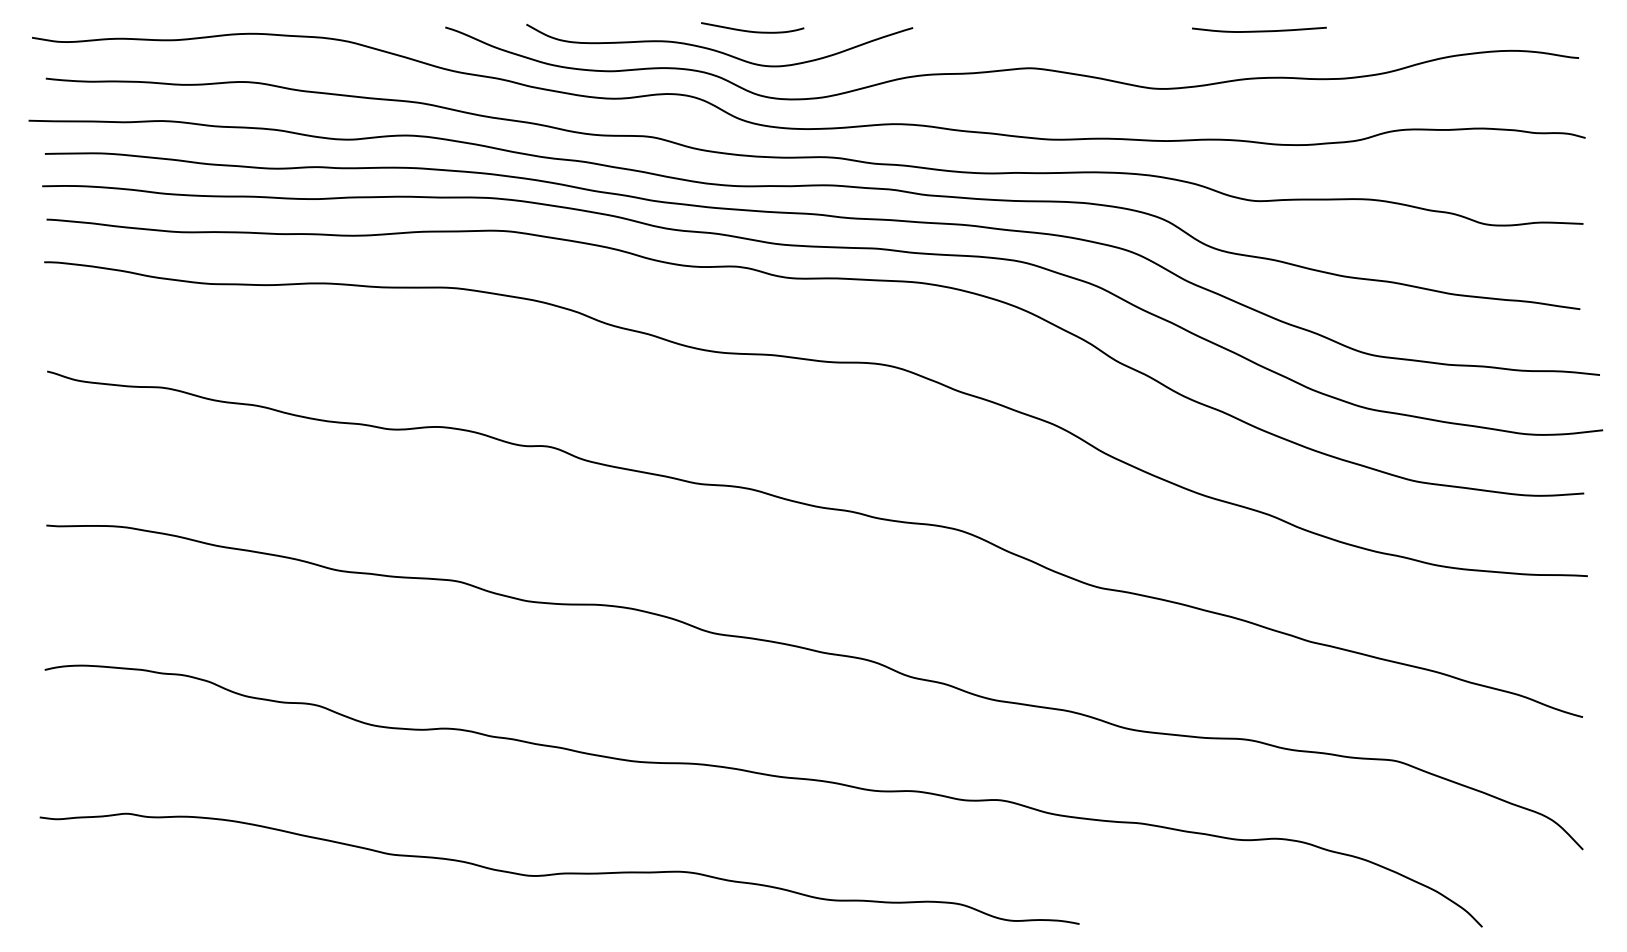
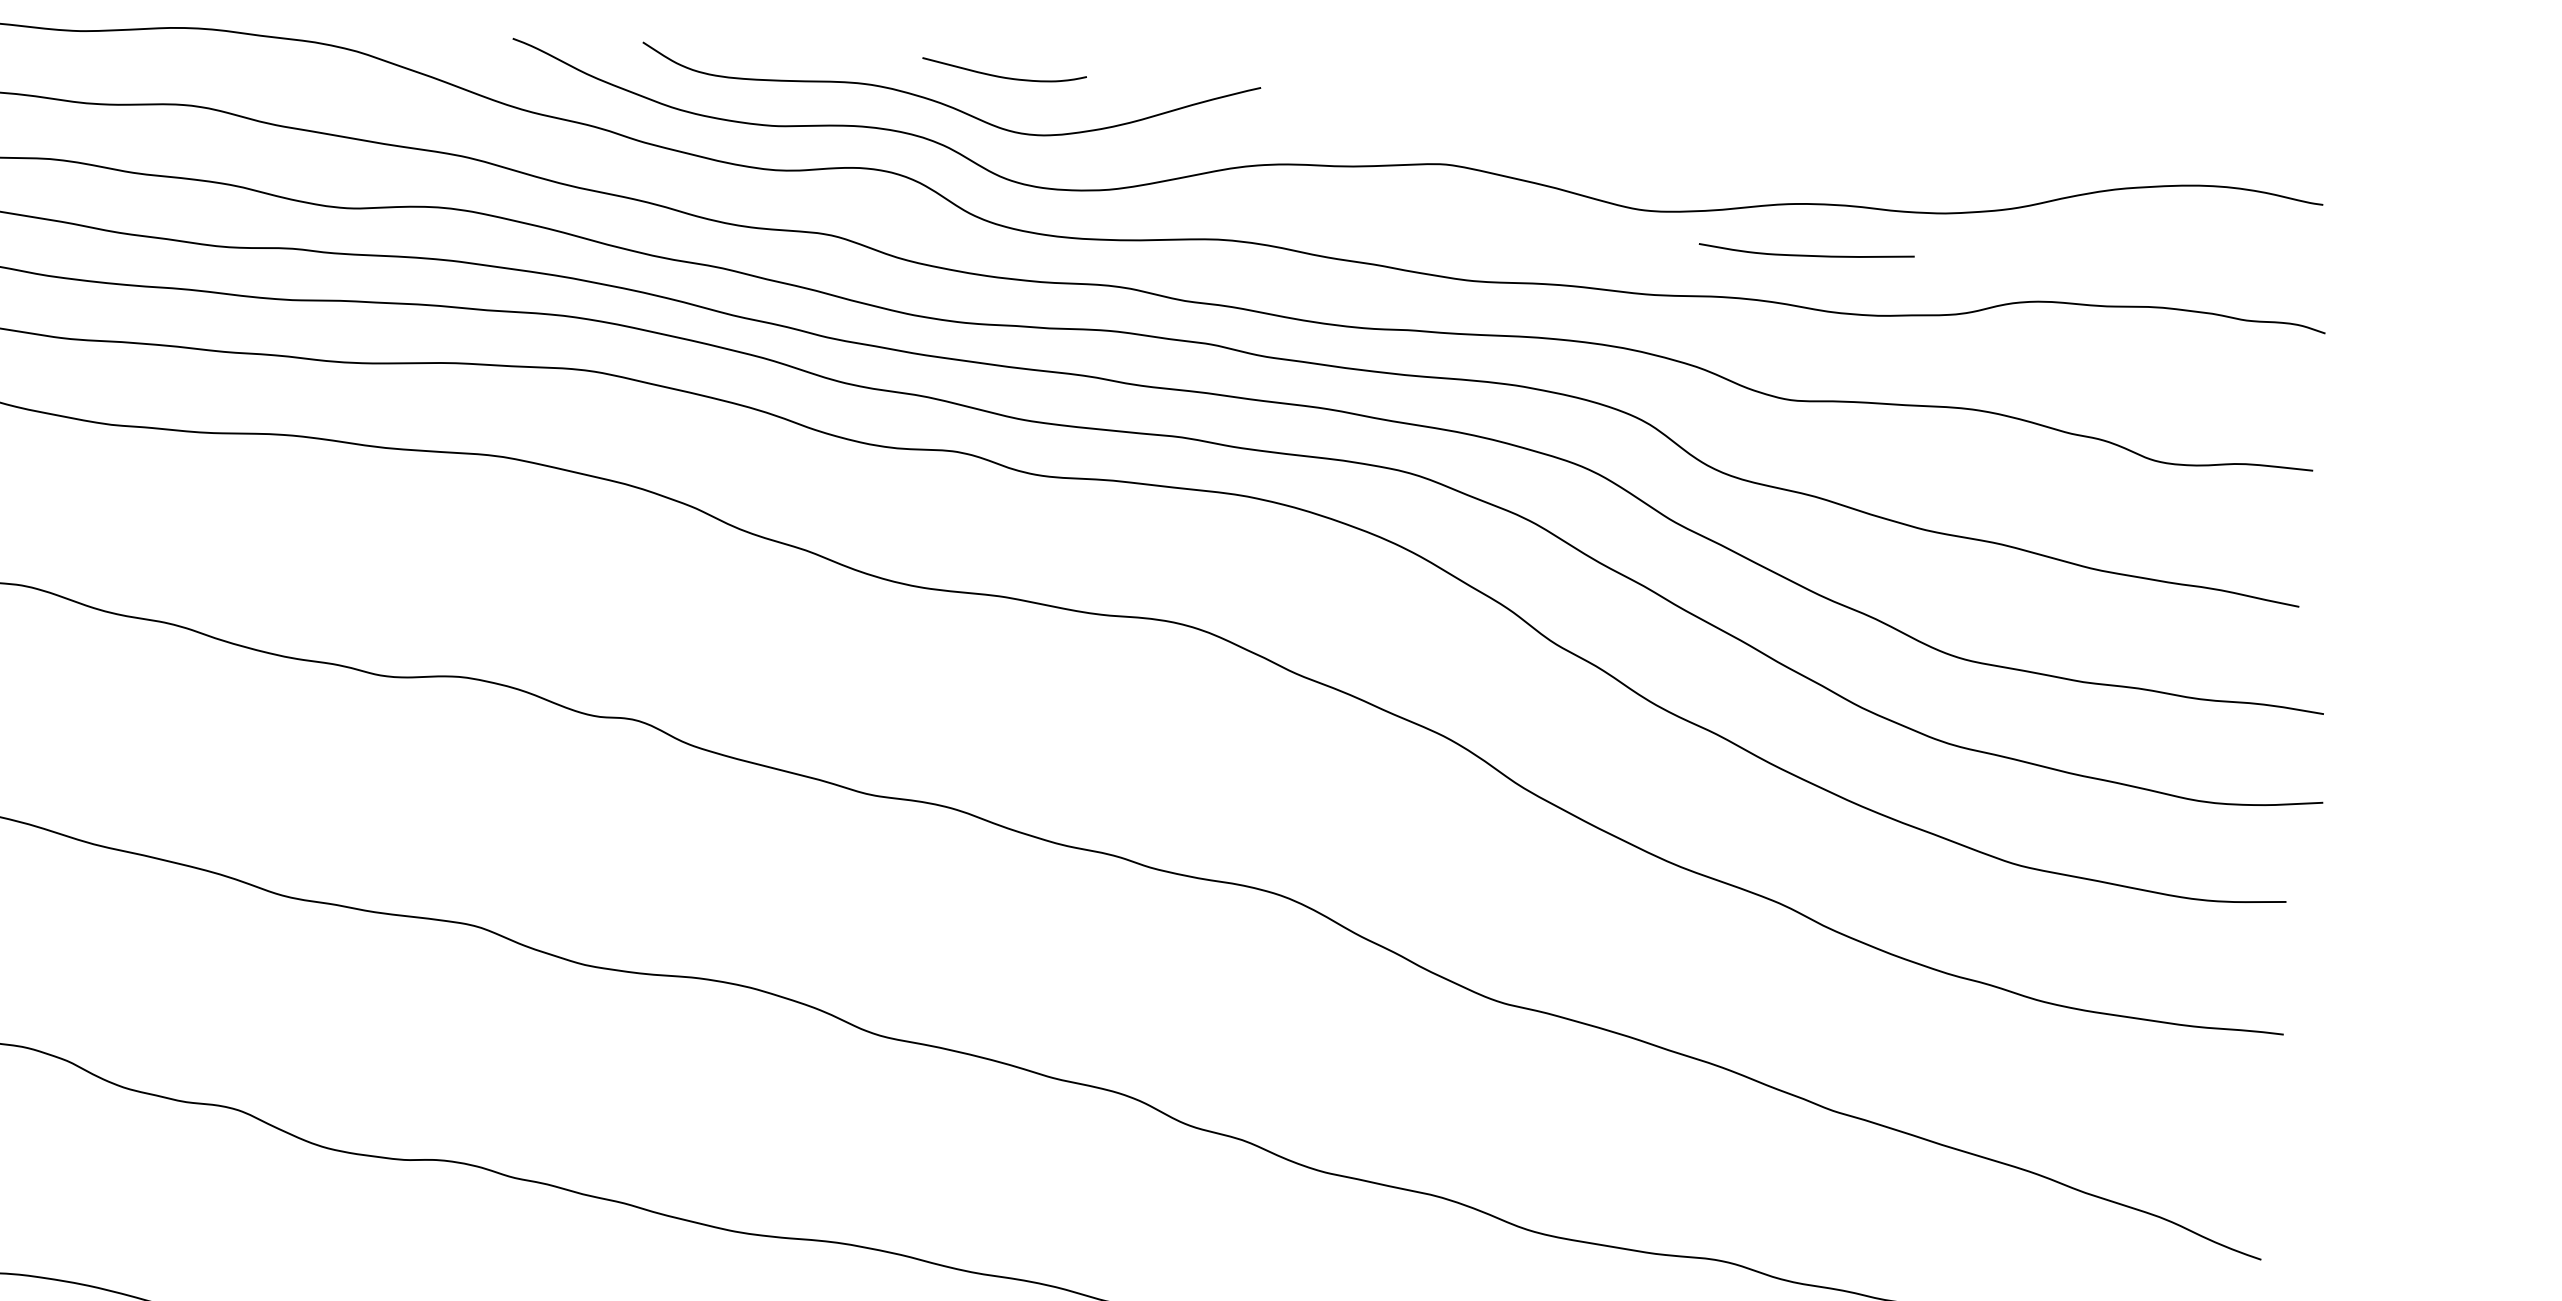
curve: (1259, 30) -> (1806, 254), moved

